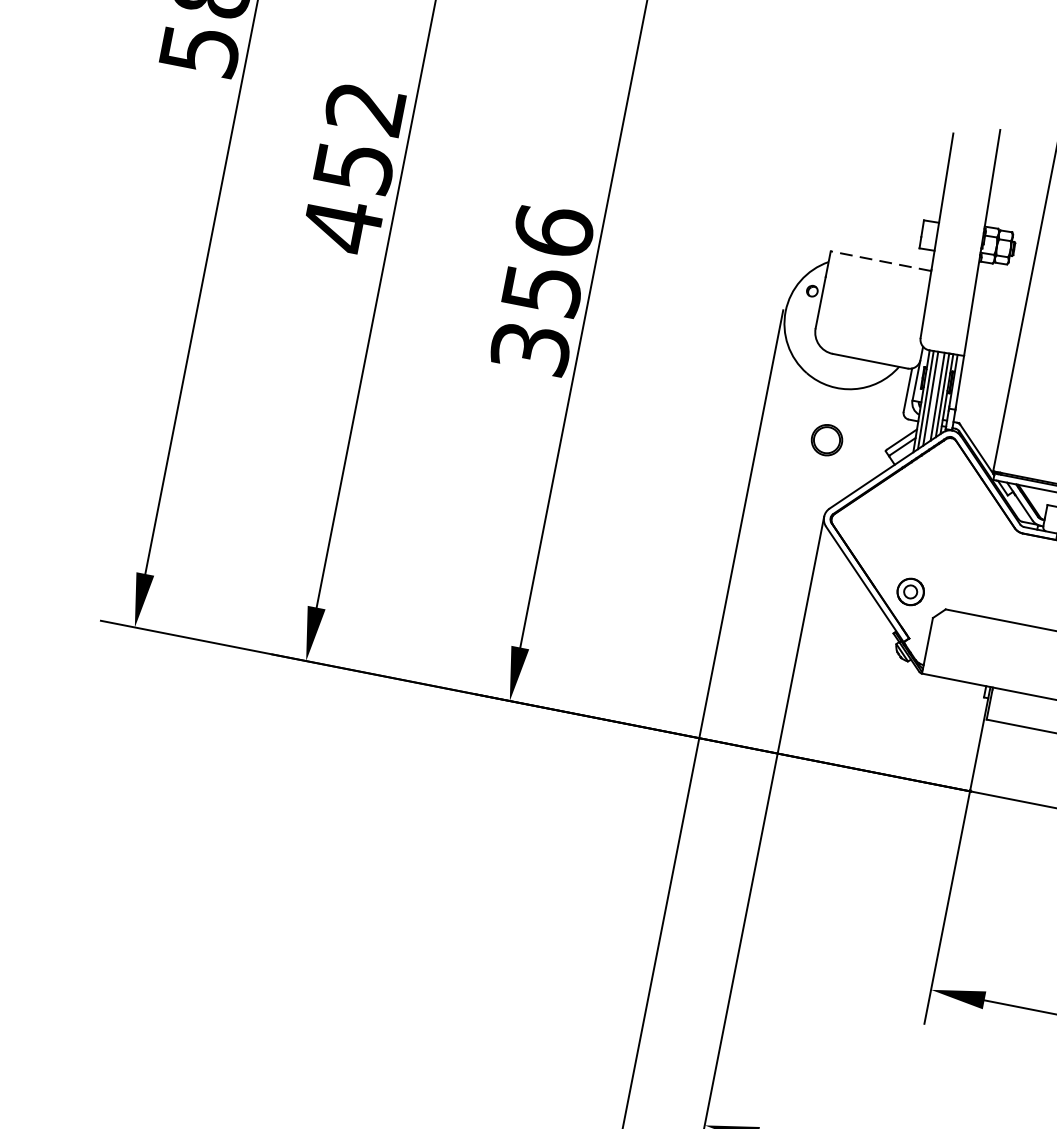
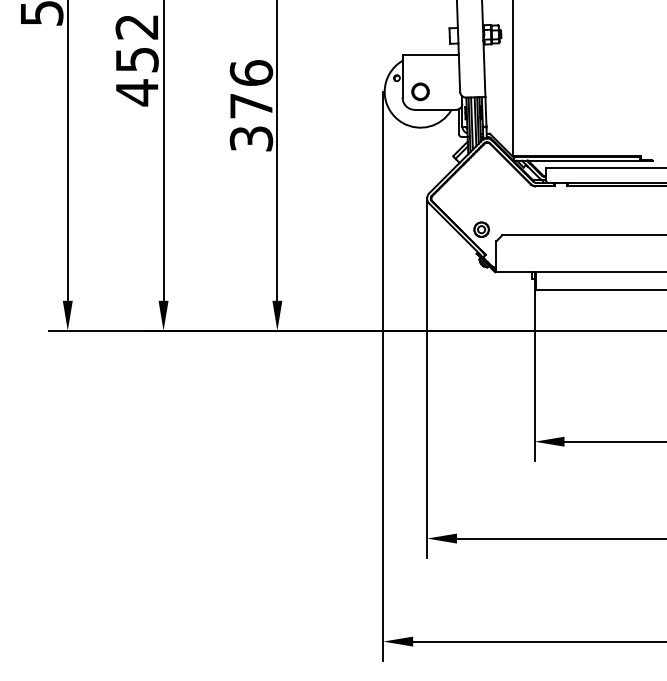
line: (880, 260) -> (430, 54), dashed -> solid
text: (542, 290) -> (251, 106), 356 -> 376
part: (827, 439) -> (420, 91), moved

